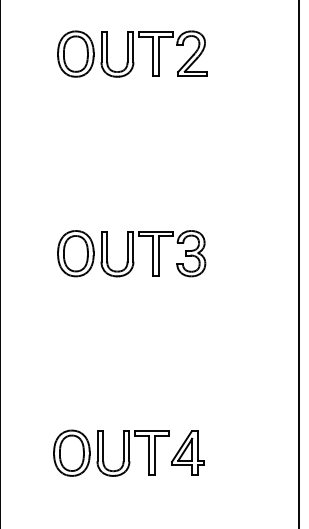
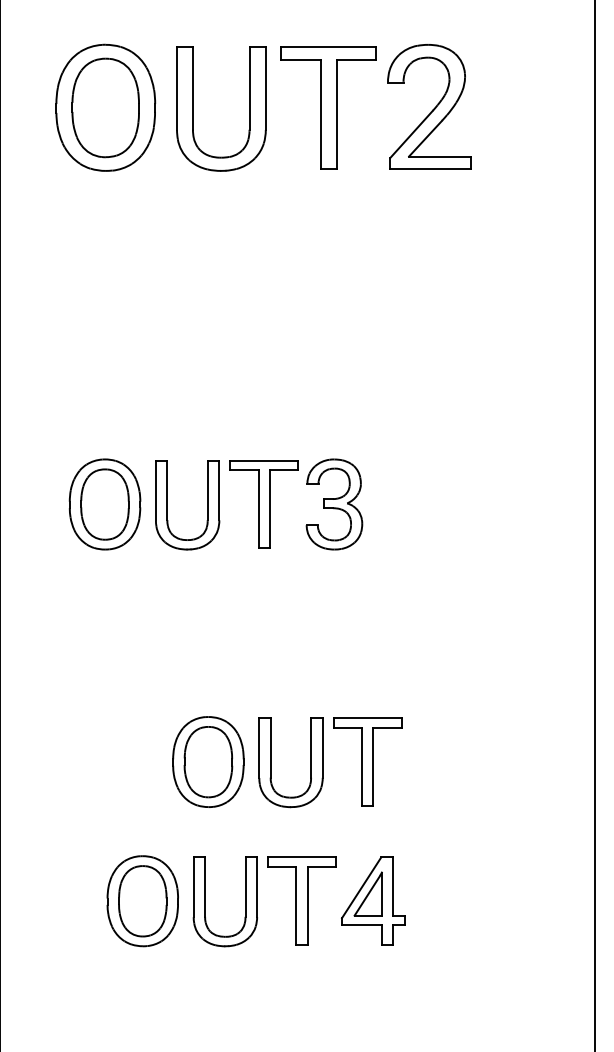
part: (132, 53) -> (263, 106), size x1.4
part: (131, 253) -> (215, 504), moved
part: (136, 382) -> (271, 760), added

